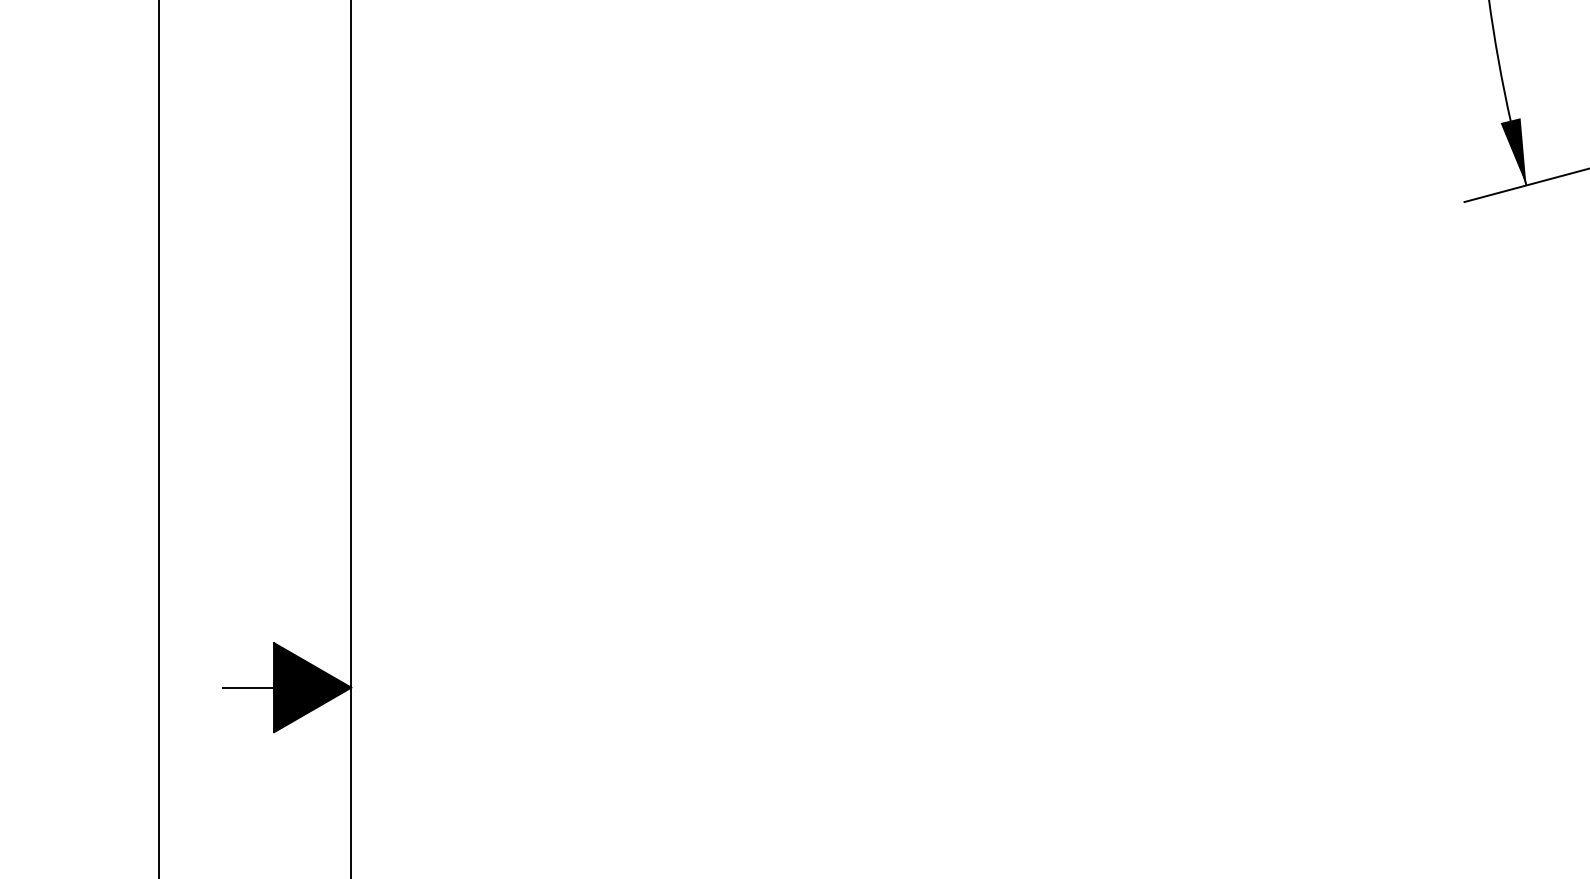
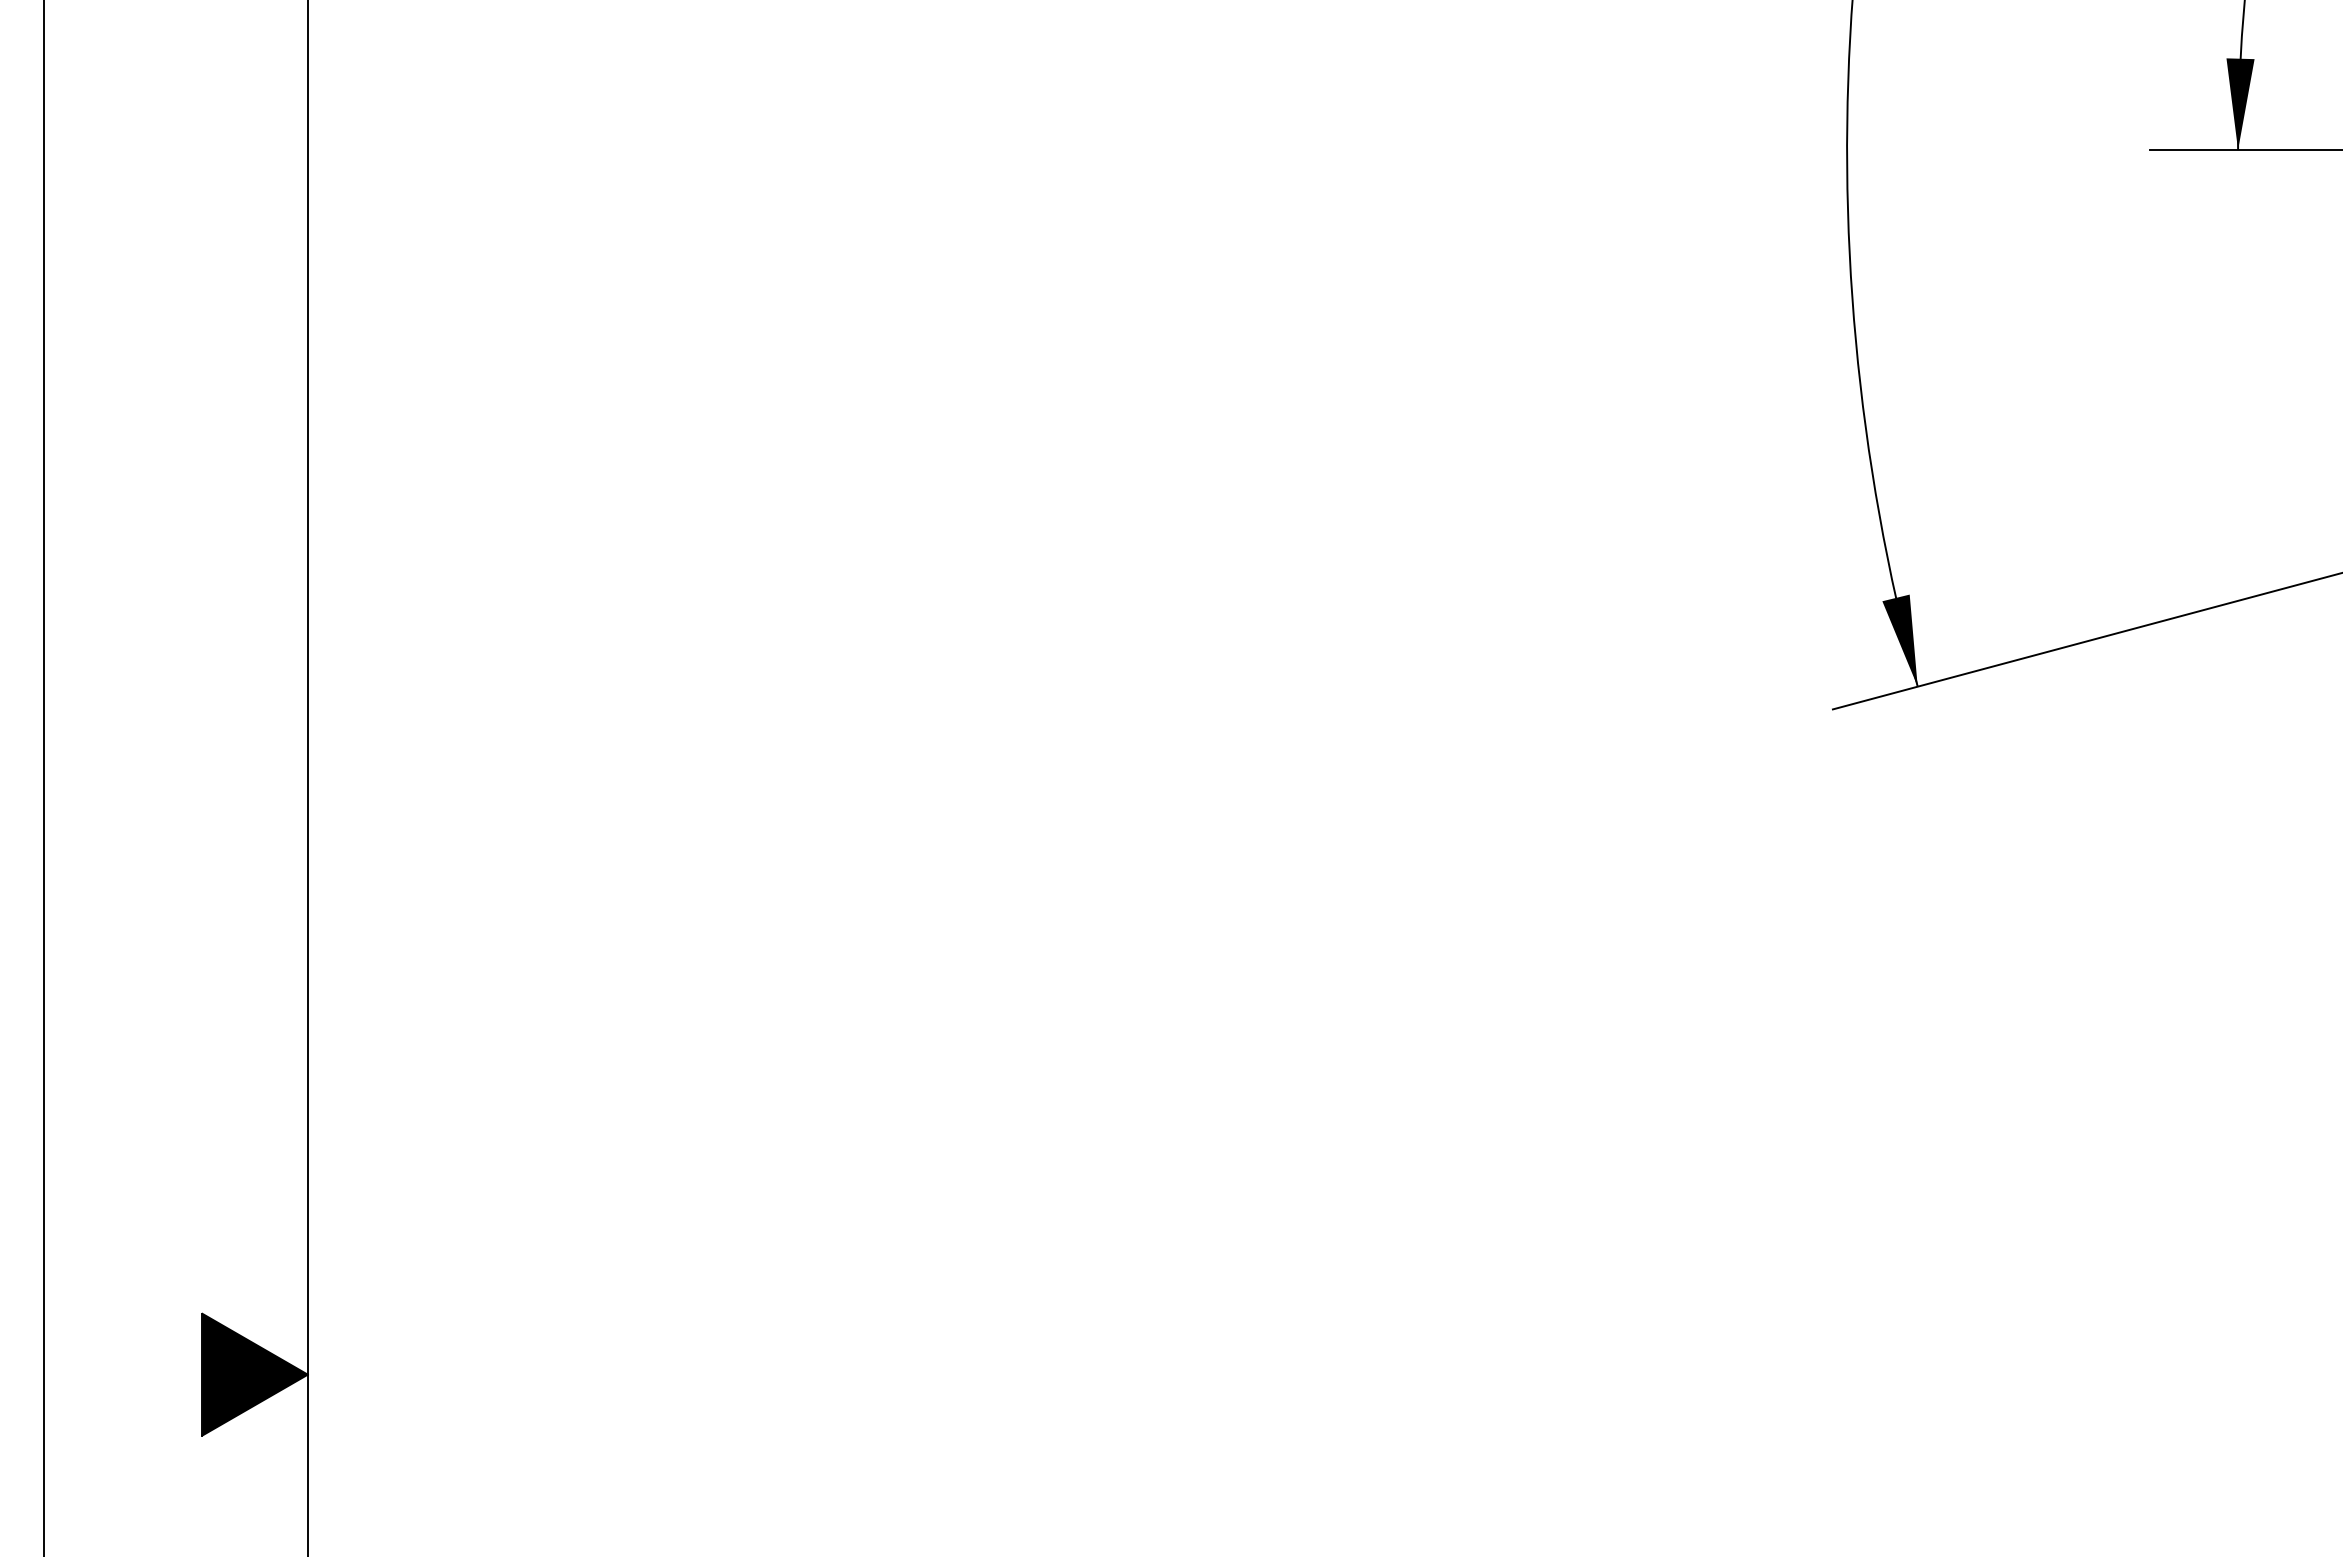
line: (248, 687) -> (167, 1374), removed

